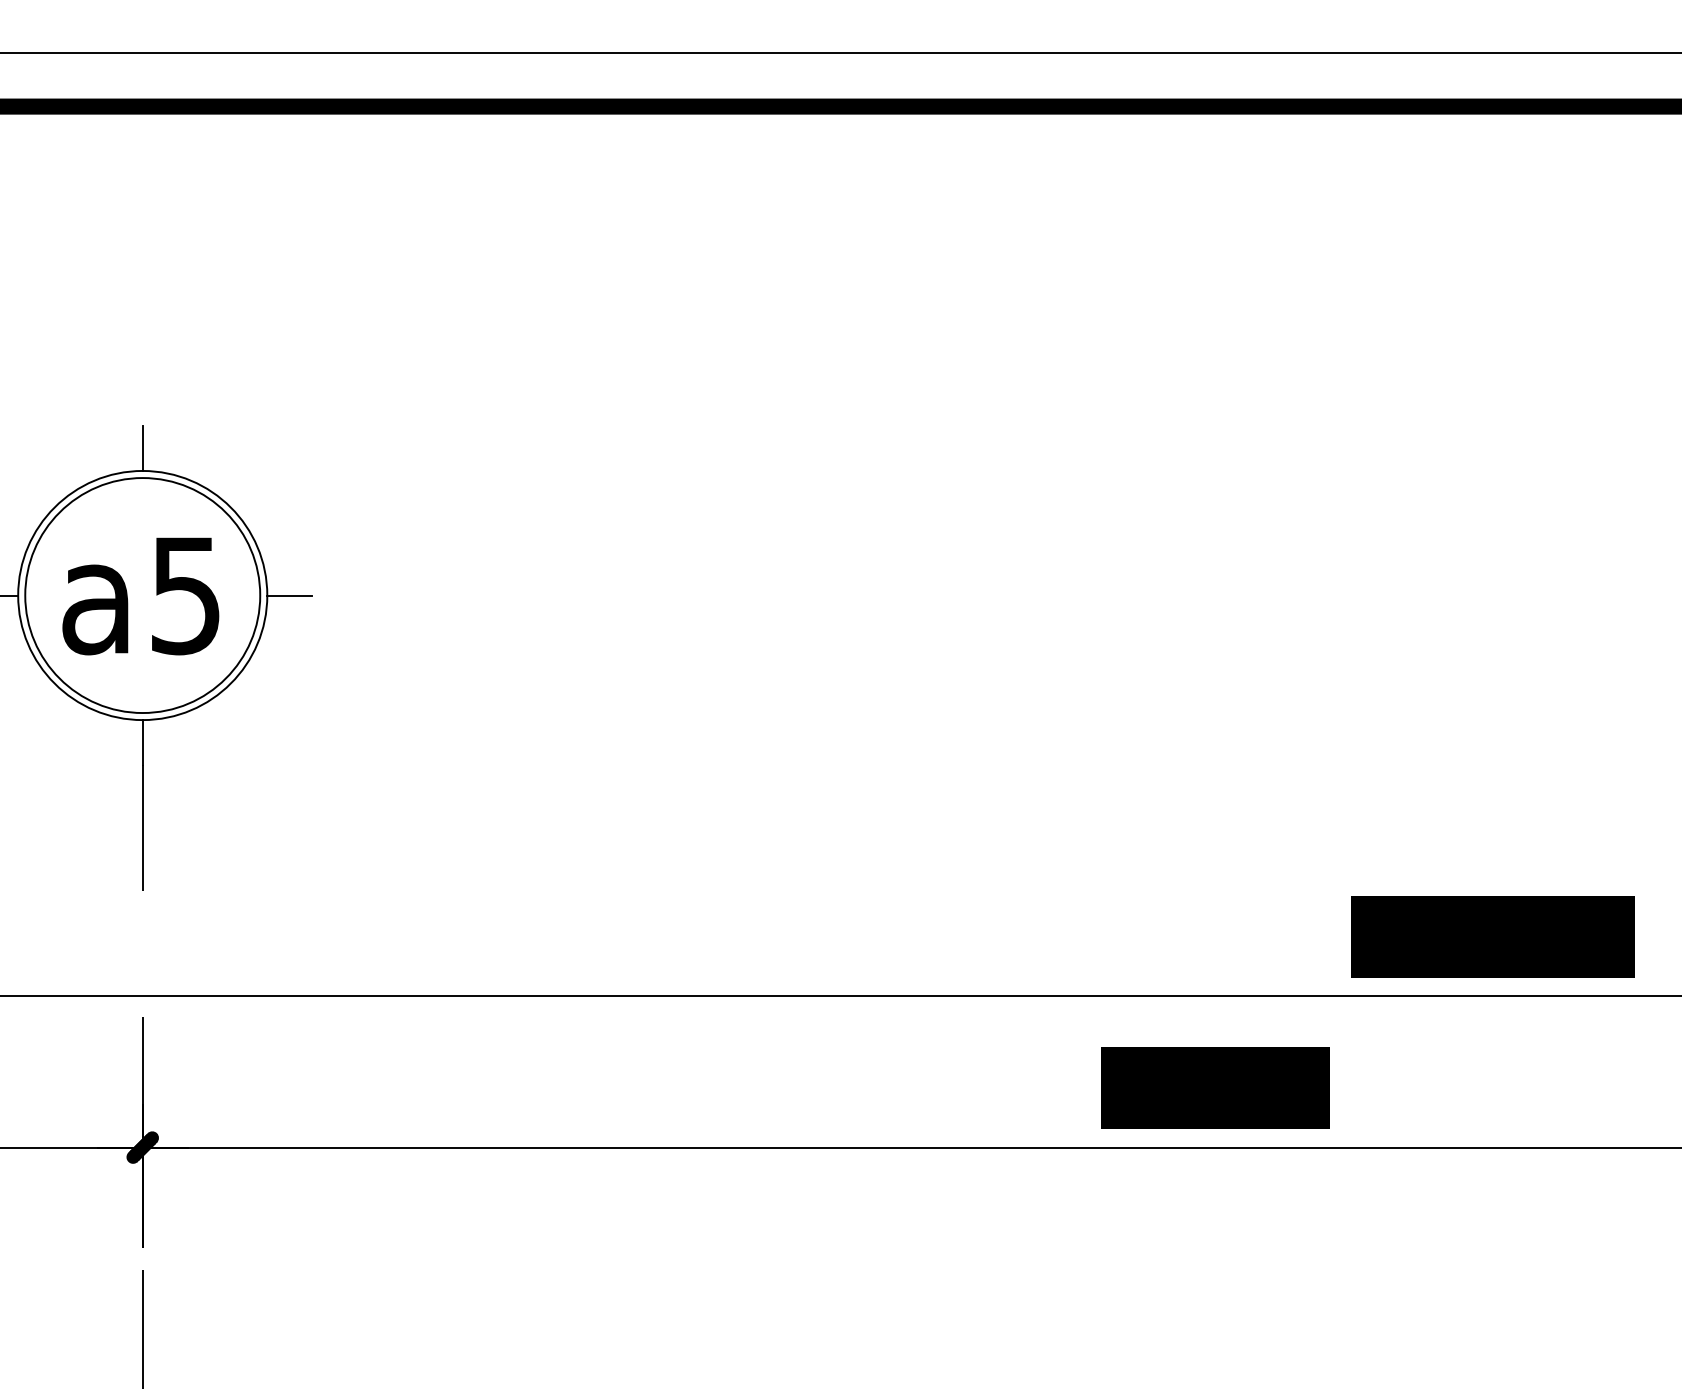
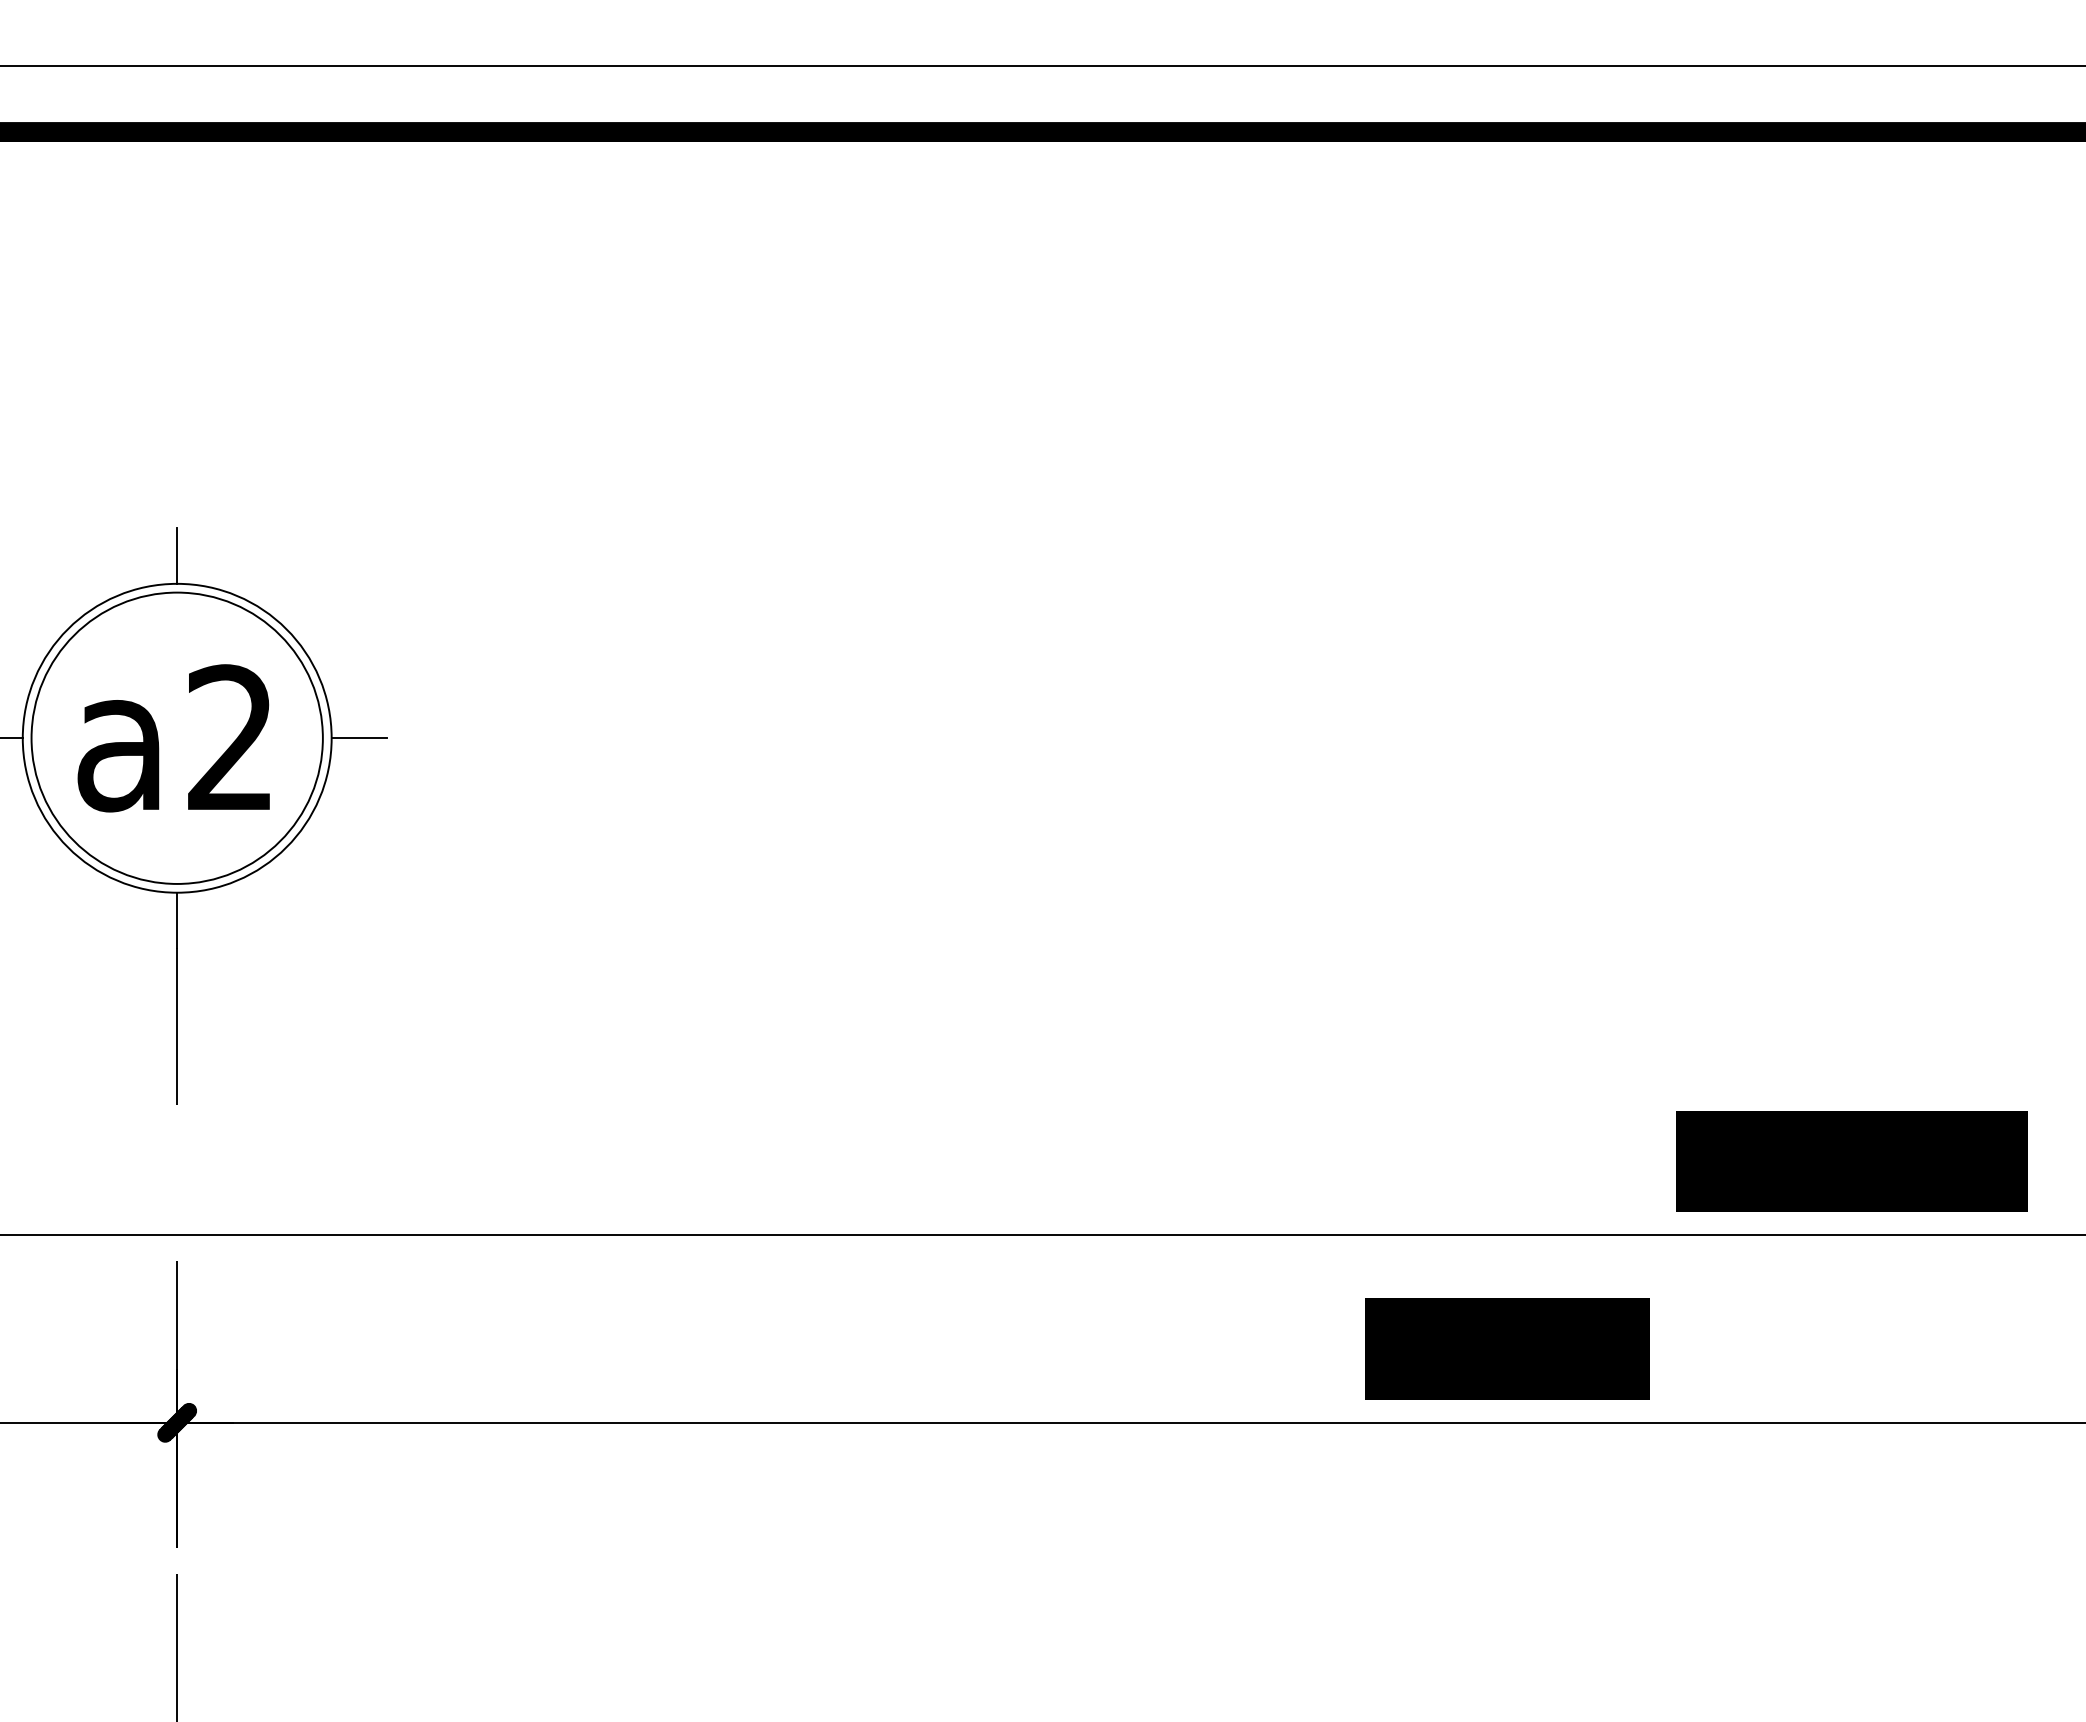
text: (185, 595) -> (230, 738), a5 -> a2

